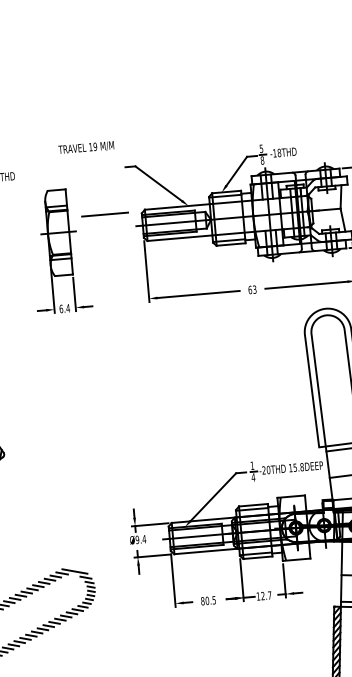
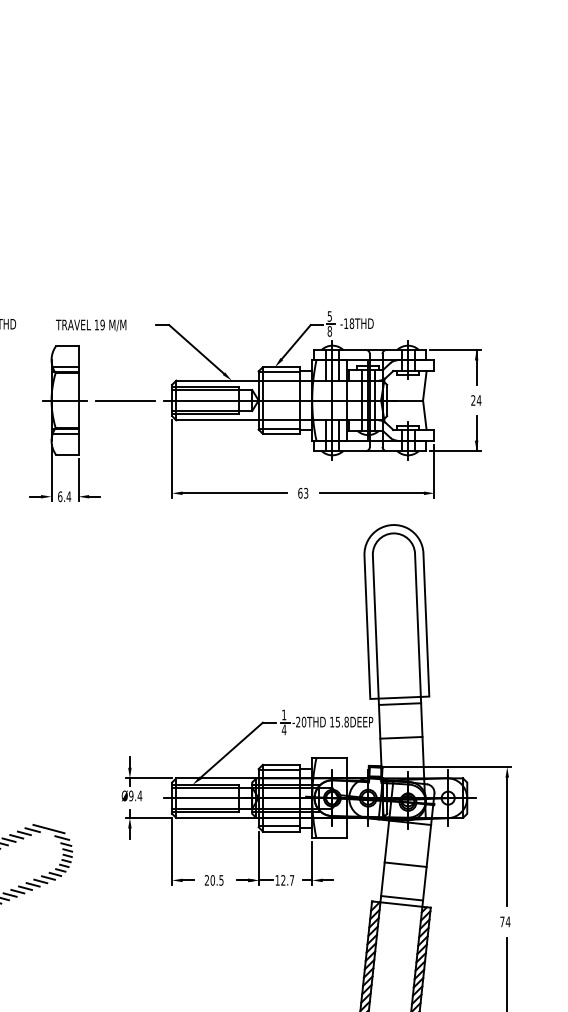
text: (86, 147) -> (91, 325), moved
line: (105, 214) -> (125, 400), moved
text: (202, 601) -> (206, 880), 80.5 -> 20.5

